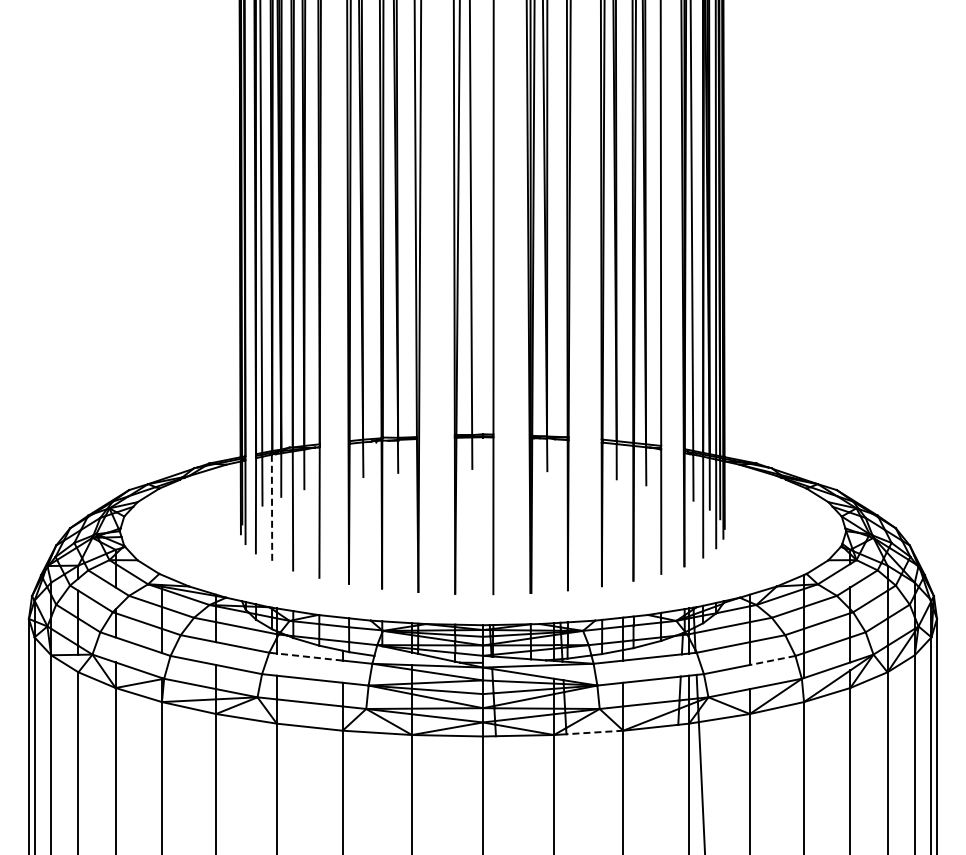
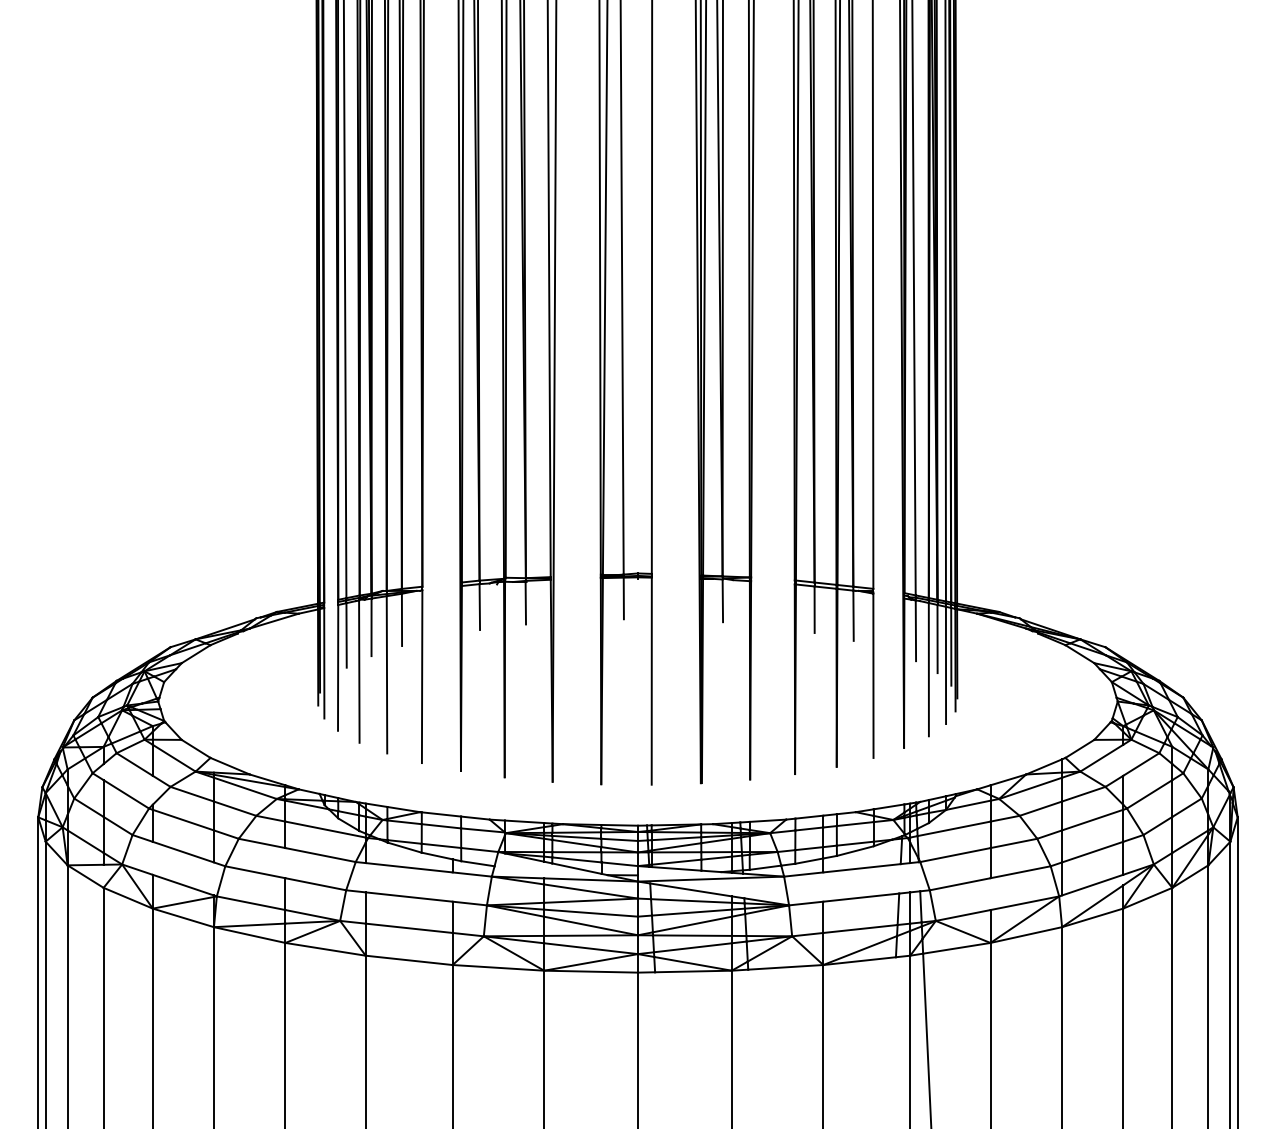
line: (272, 508) -> (359, 671), dashed -> solid
line: (309, 657) -> (408, 868), dashed -> solid
line: (772, 660) -> (1020, 872), dashed -> solid
line: (594, 732) -> (785, 967), dashed -> solid

